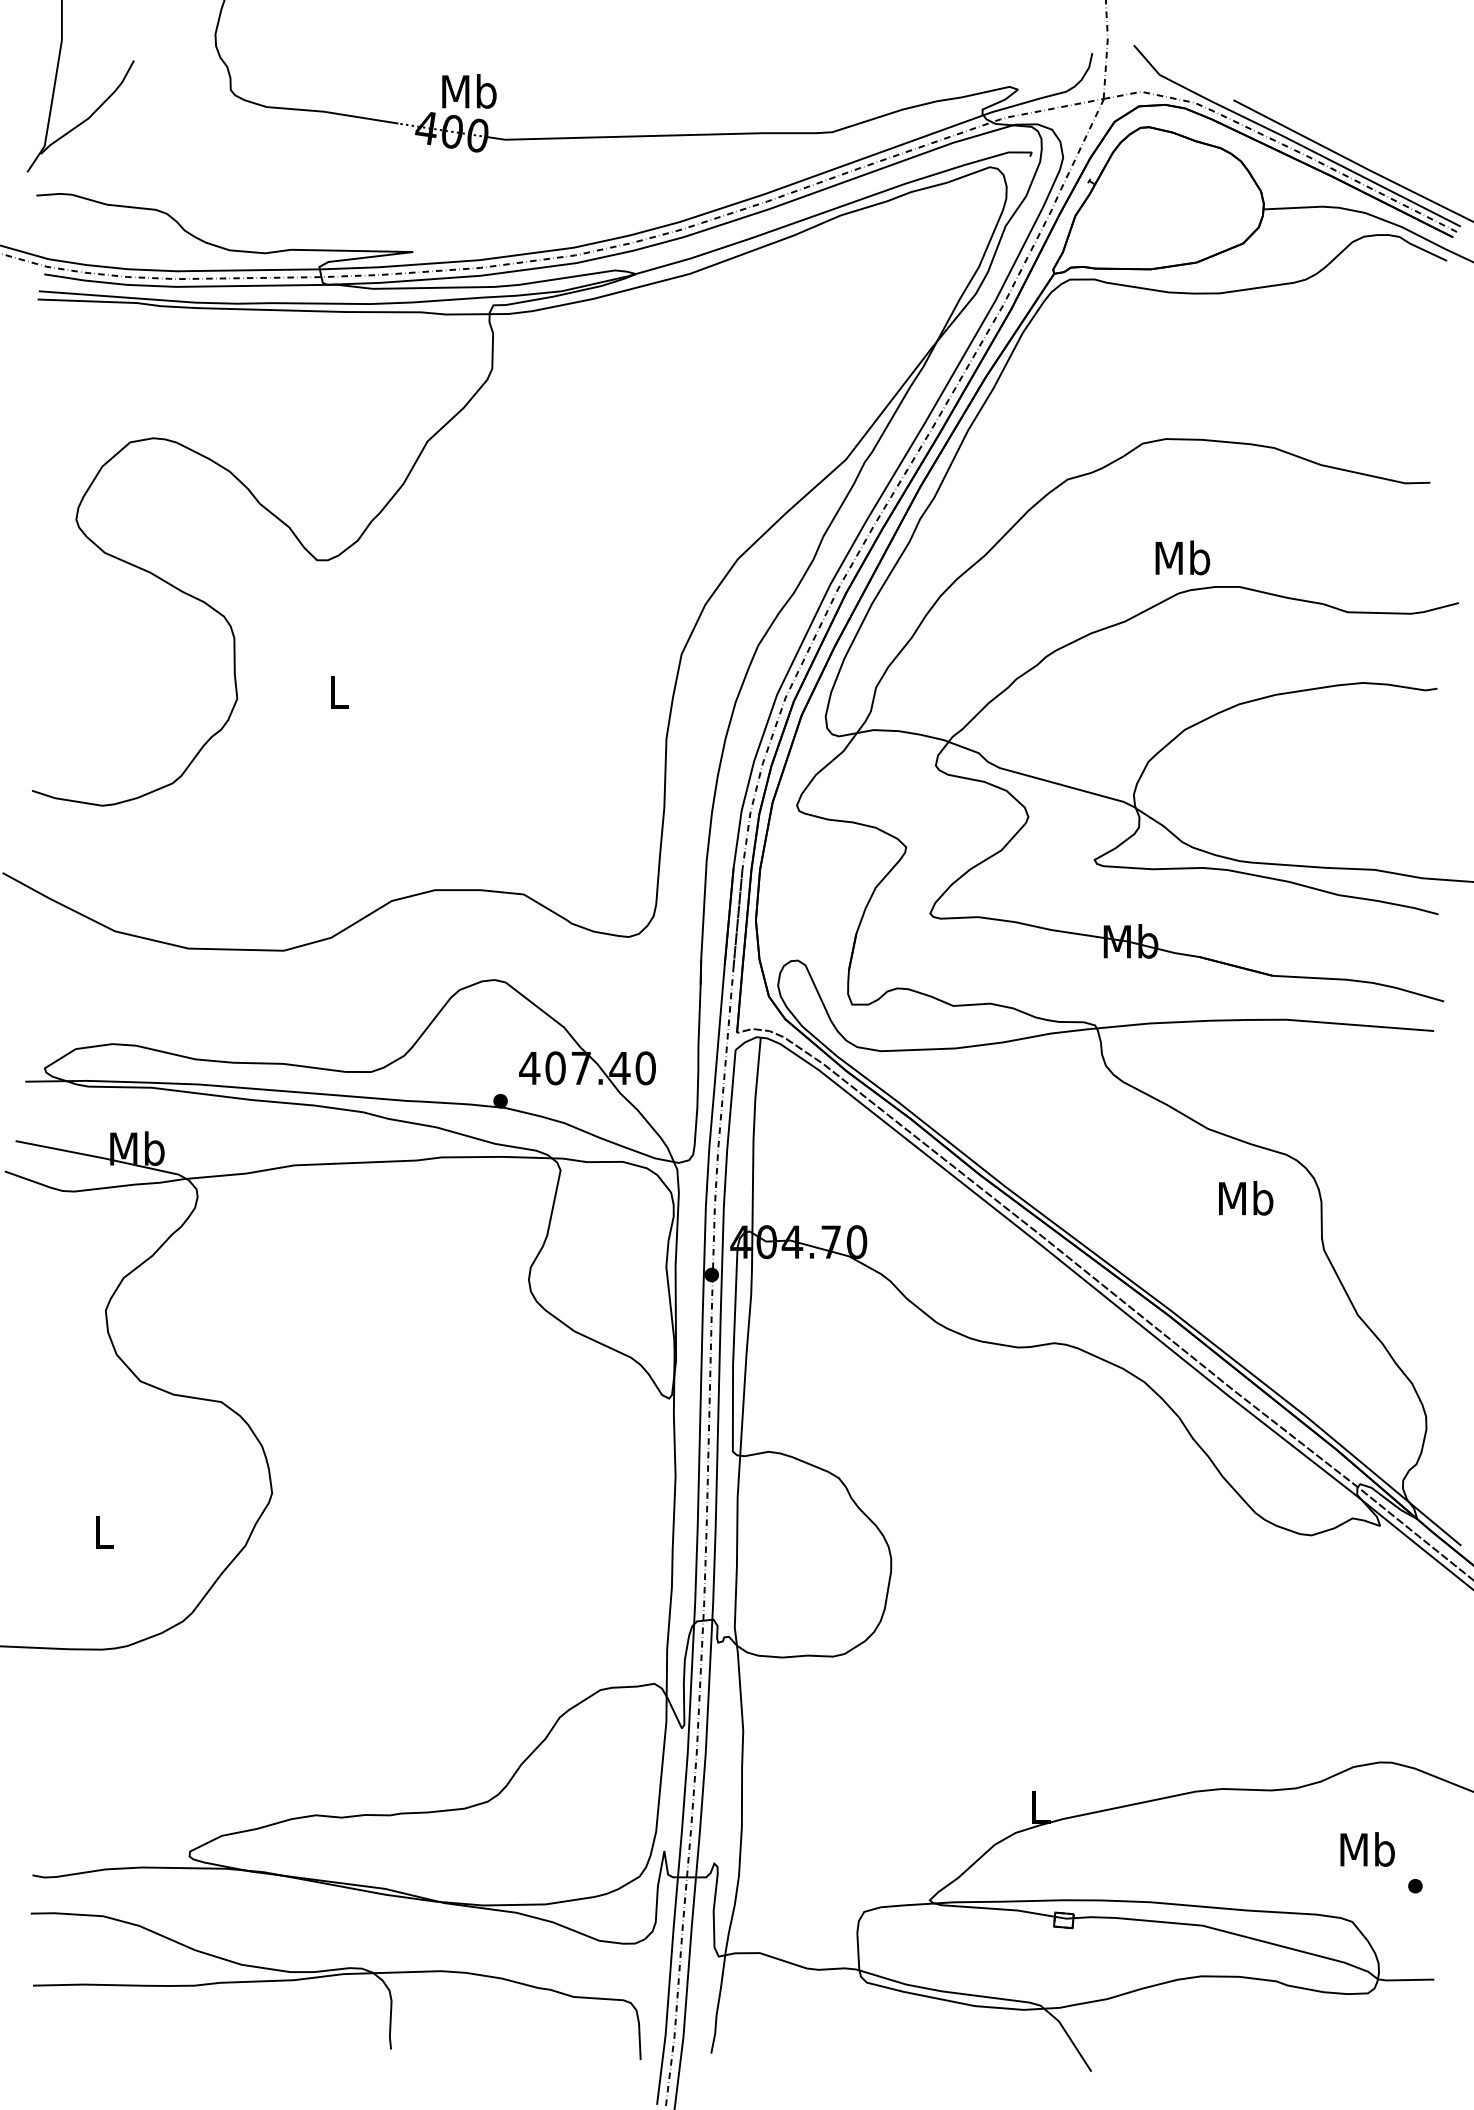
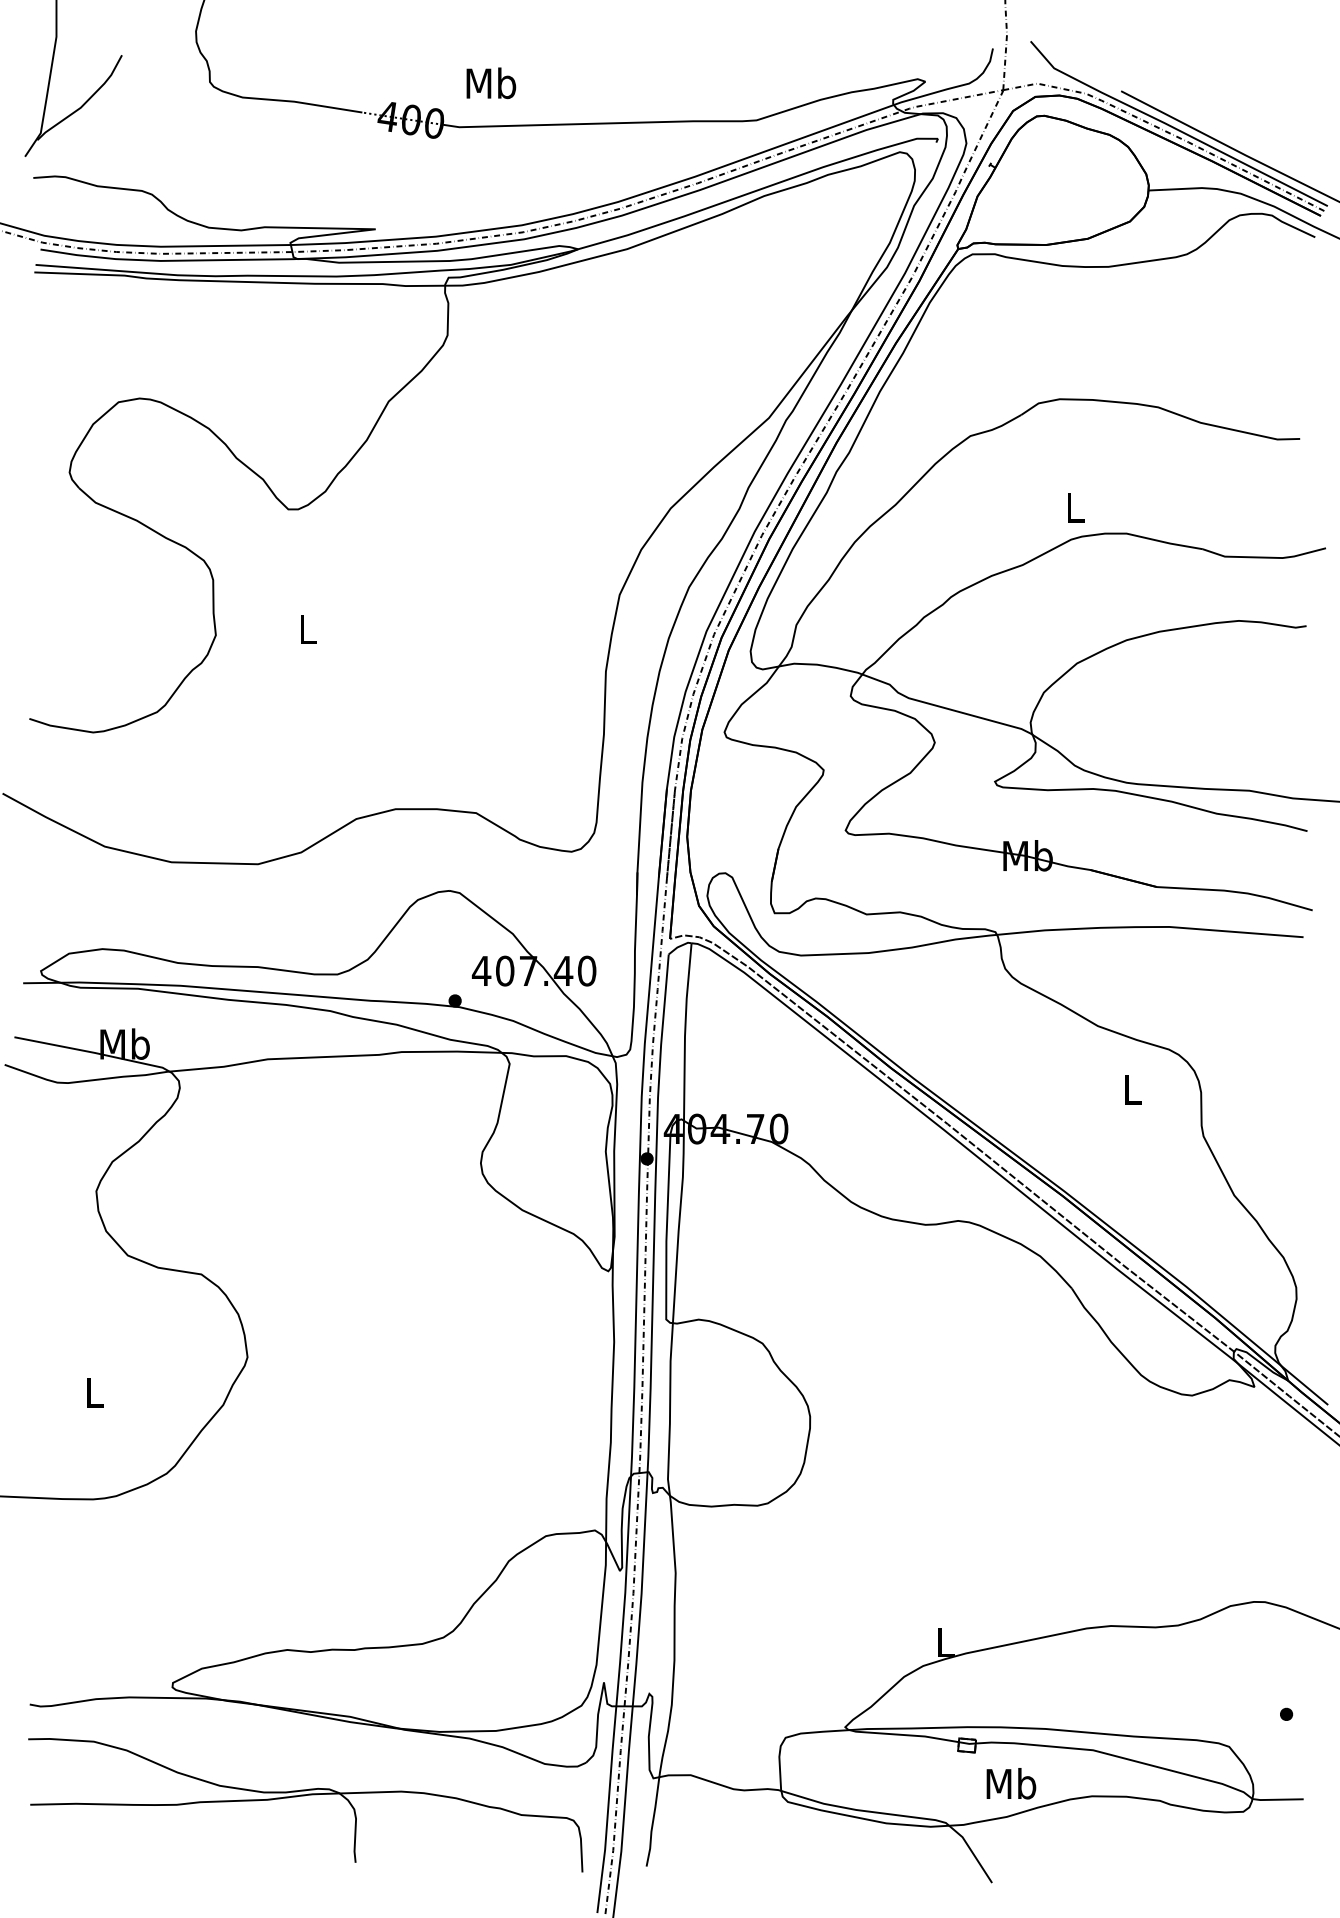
text: (469, 91) -> (491, 83), moved
text: (1182, 557) -> (1074, 506), Mb -> L
text: (1246, 1198) -> (1133, 1089), Mb -> L
text: (1367, 1849) -> (1011, 1783), moved

